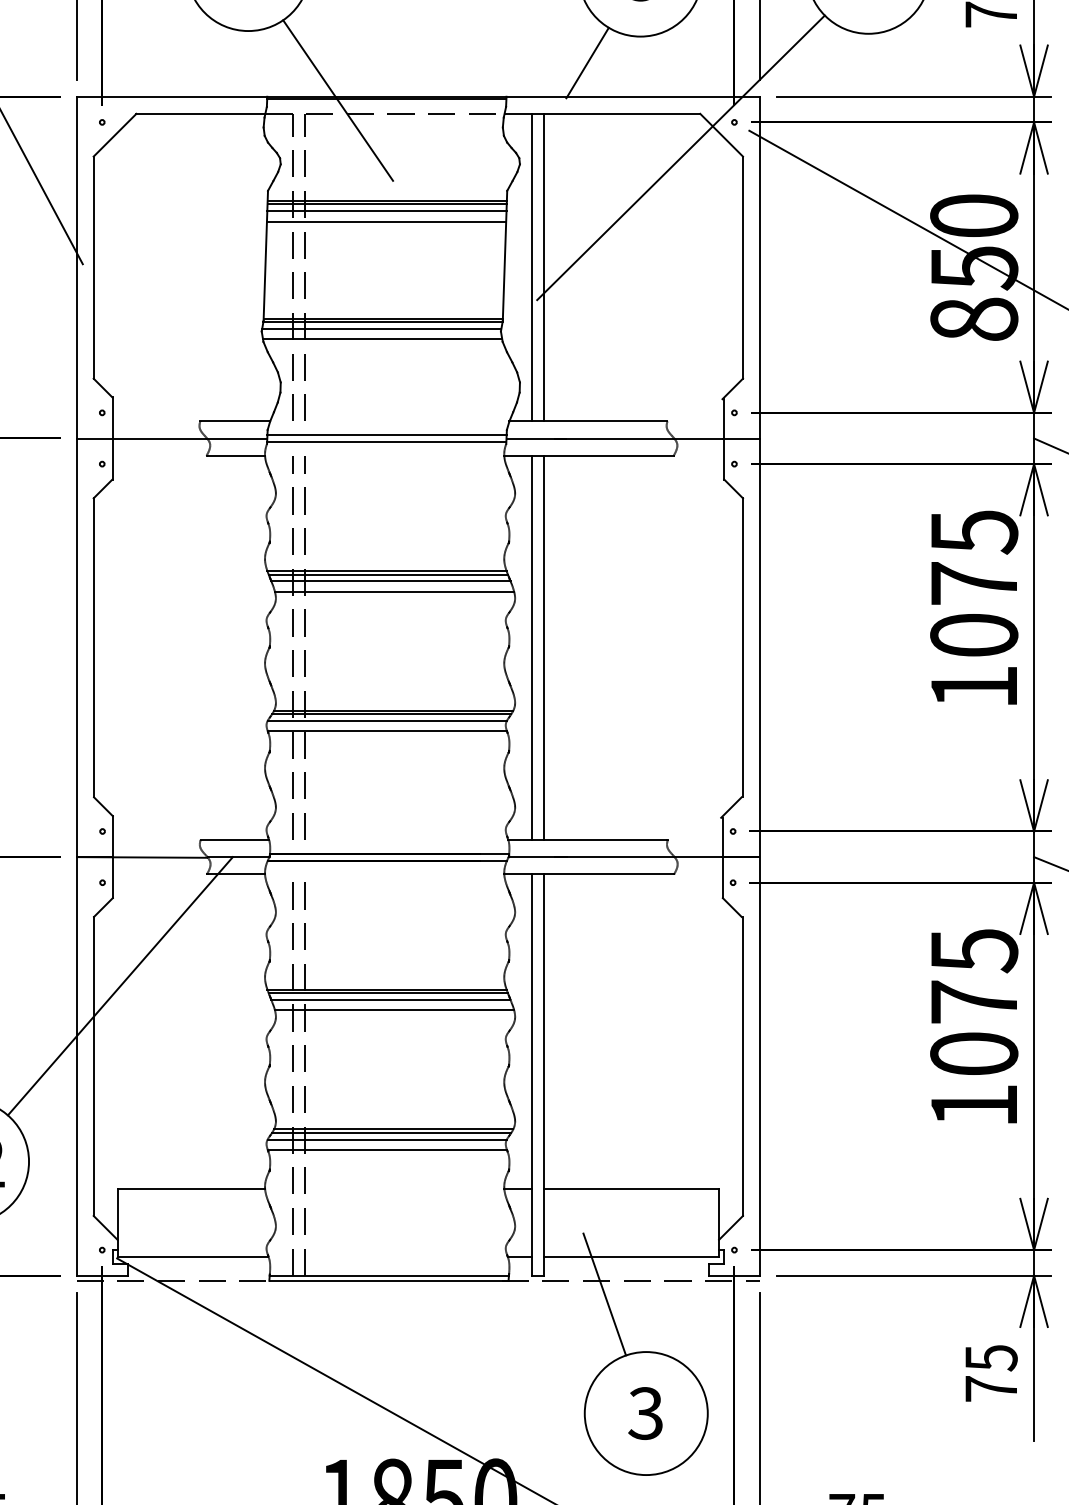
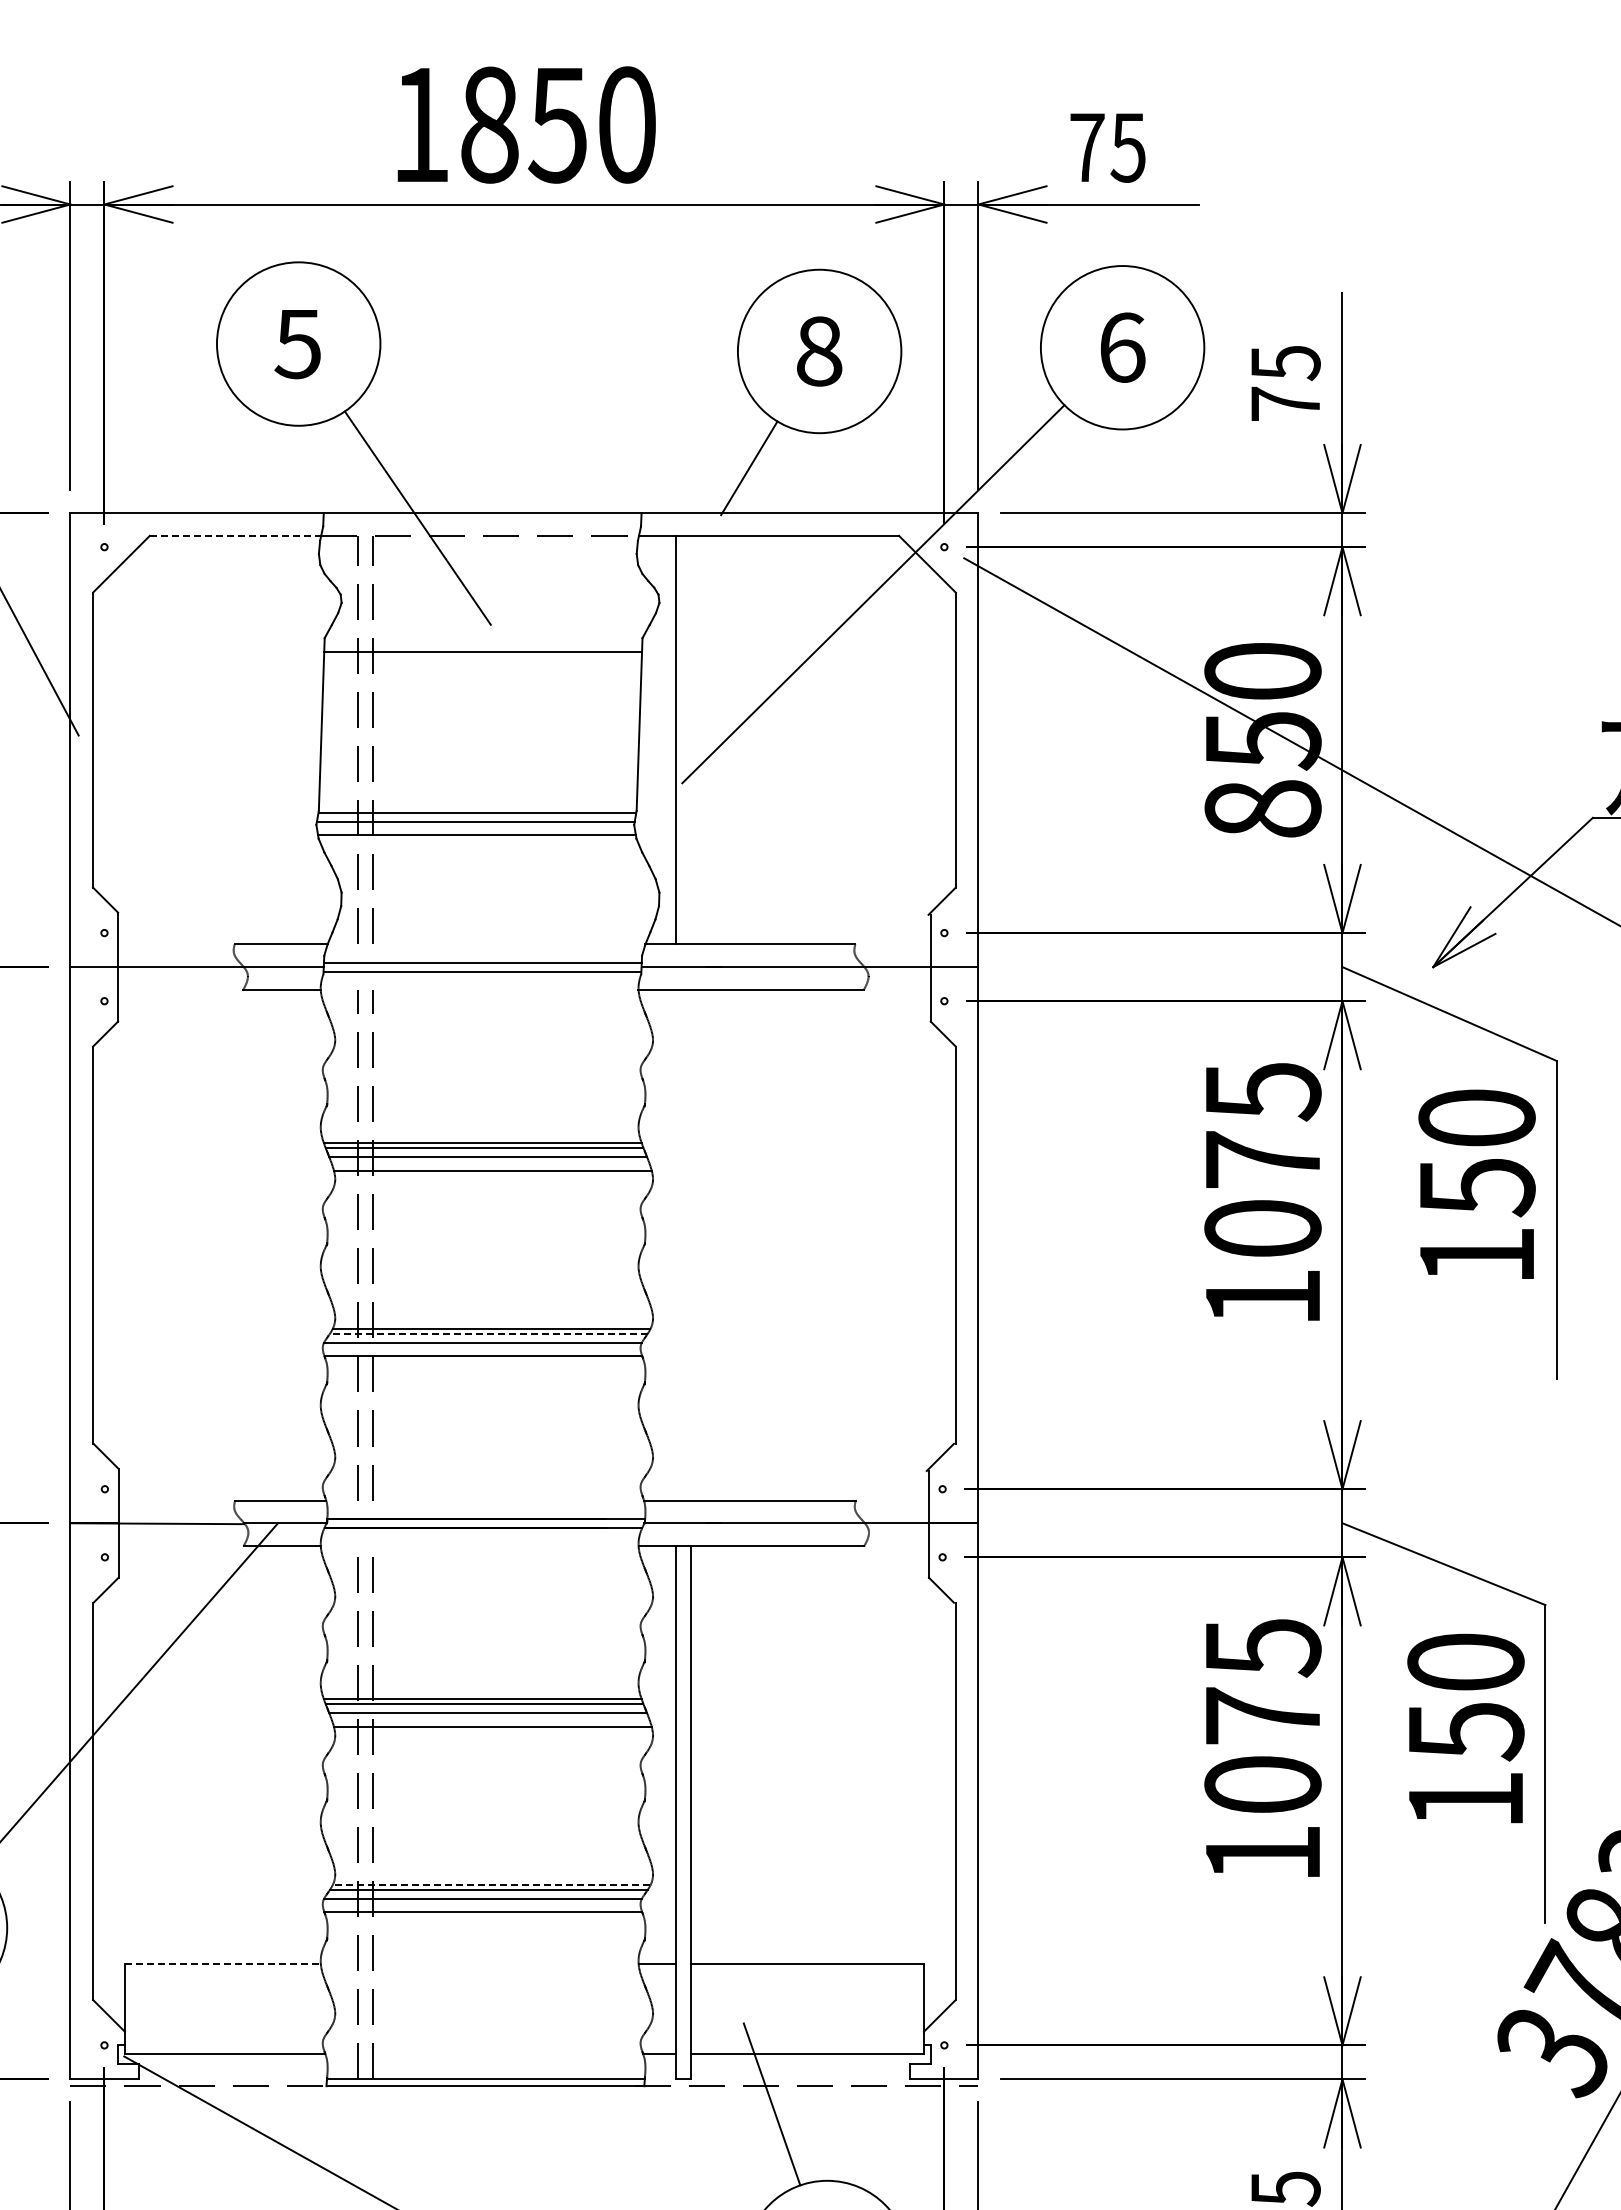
line: (386, 99) -> (482, 516), removed
line: (200, 113) -> (235, 535), solid -> dashed
line: (386, 204) -> (482, 656), removed
line: (386, 211) -> (482, 665), removed
line: (386, 221) -> (482, 678), removed
line: (544, 267) -> (691, 739), removed
line: (383, 319) -> (477, 808), removed
line: (532, 647) -> (675, 1244), removed
line: (544, 647) -> (691, 1244), removed
line: (391, 714) -> (488, 1333), solid -> dashed
line: (393, 1129) -> (491, 1885), solid -> dashed
line: (191, 1188) -> (222, 1963), solid -> dashed

